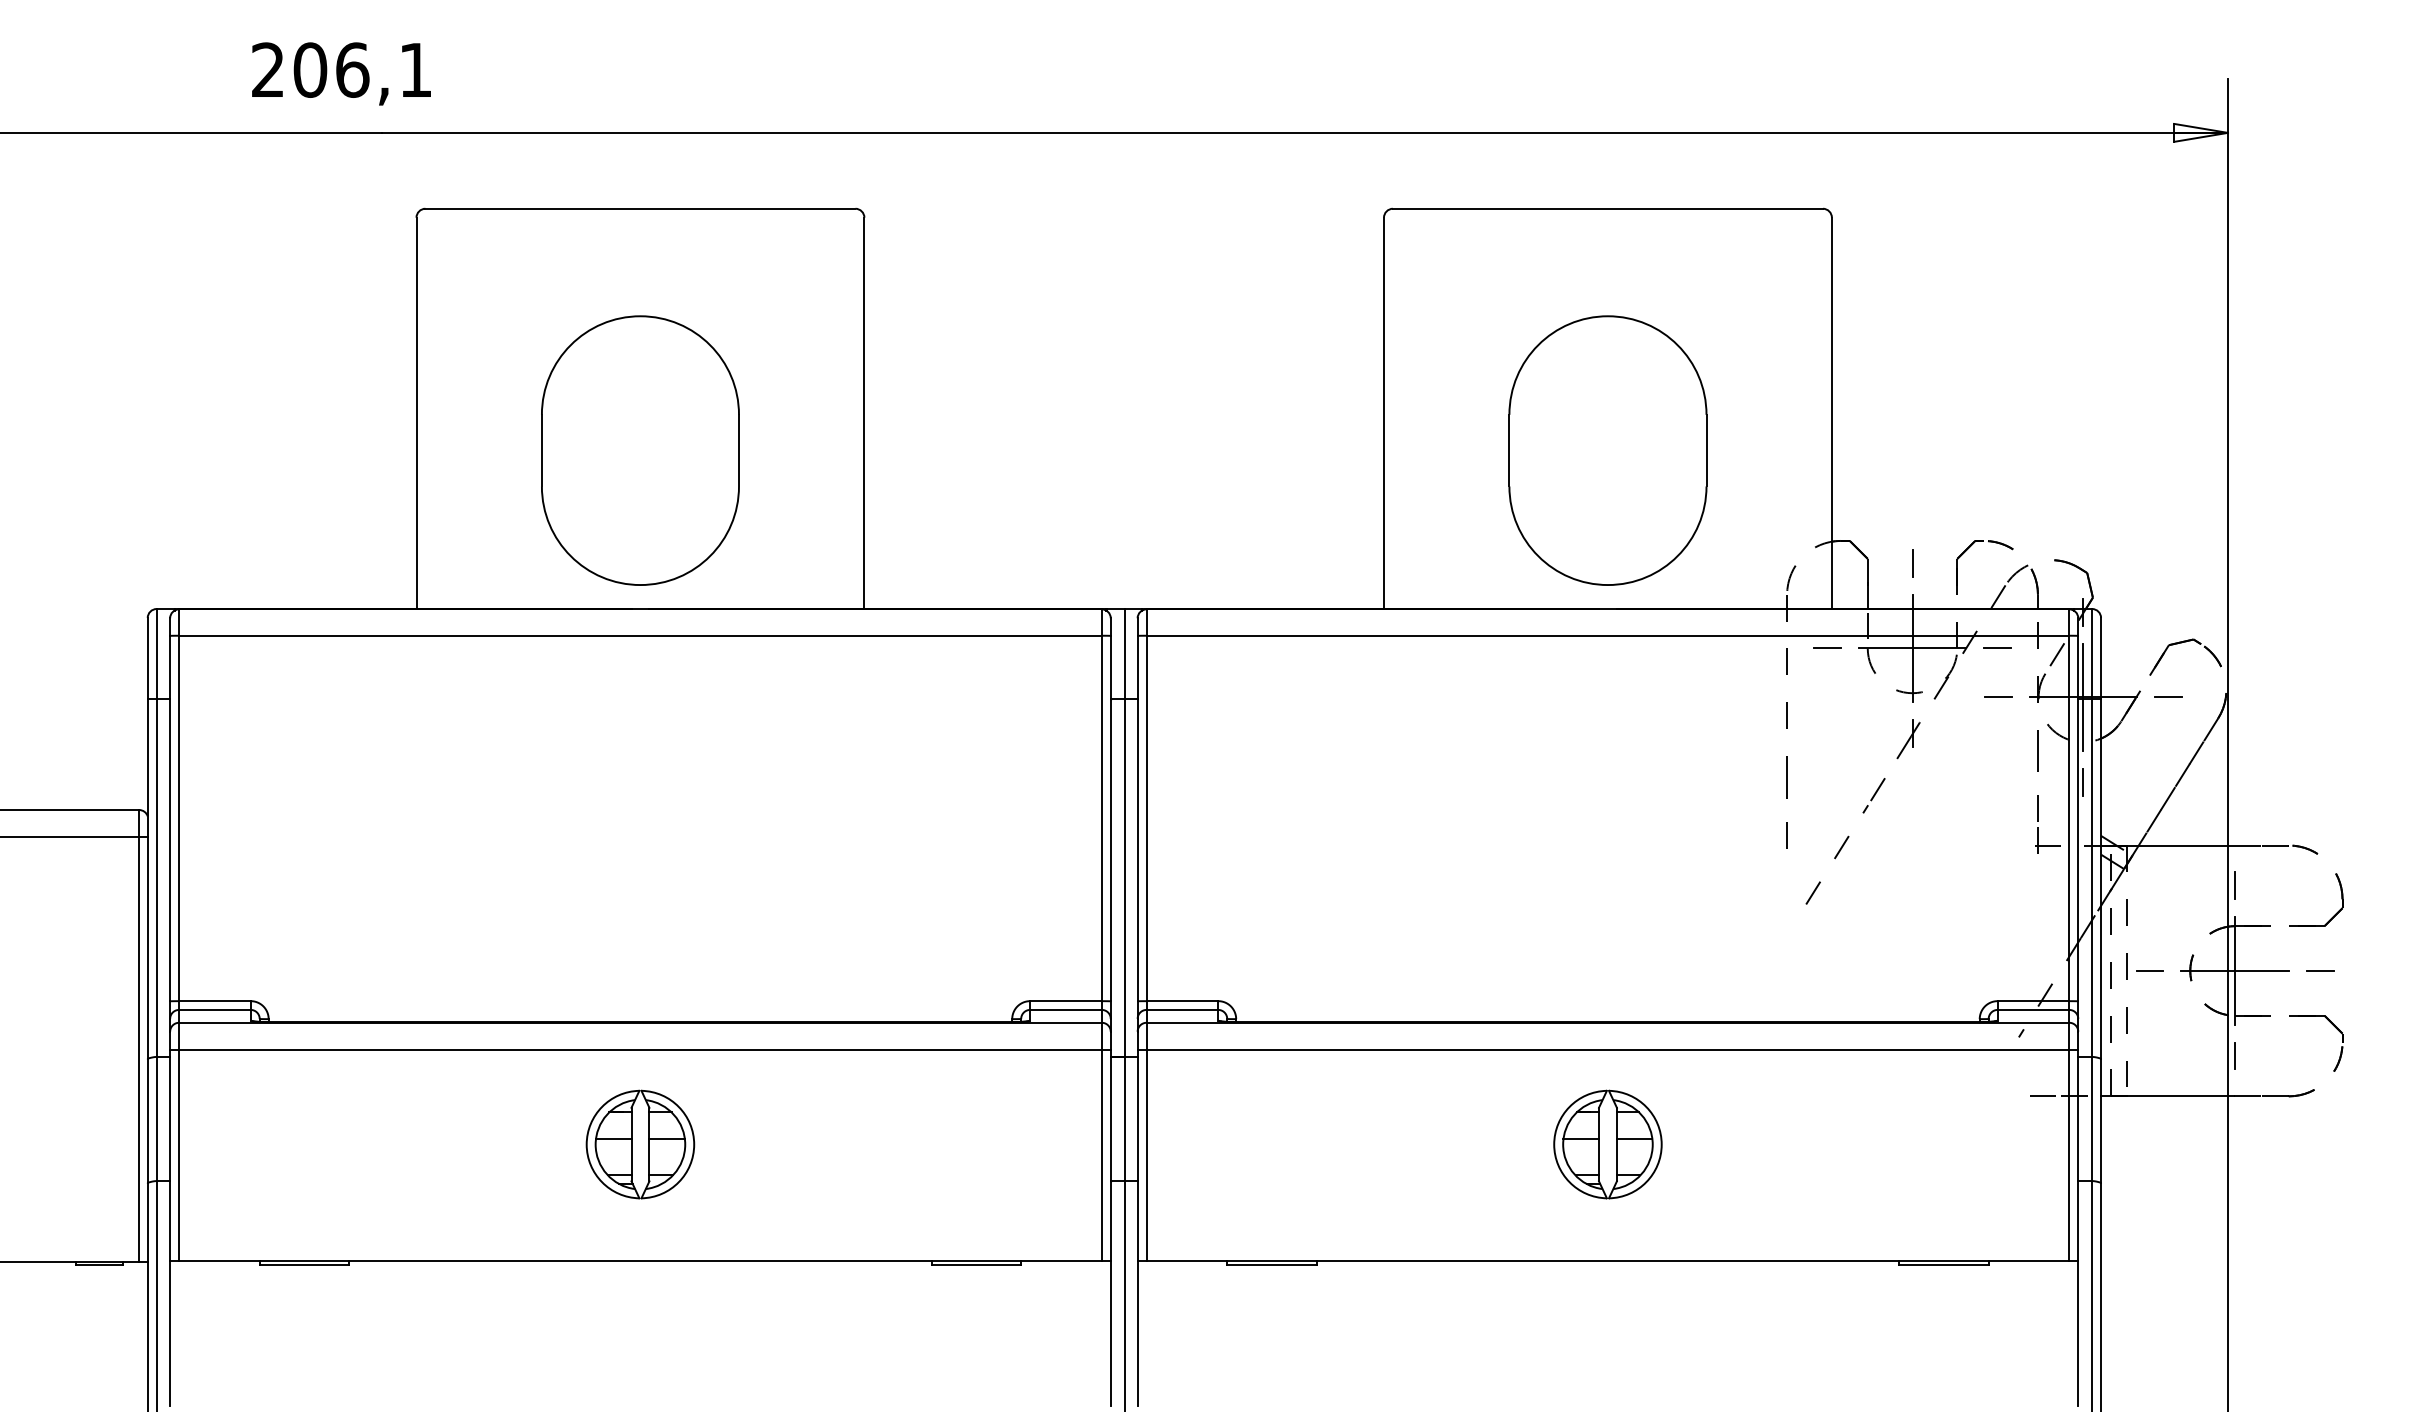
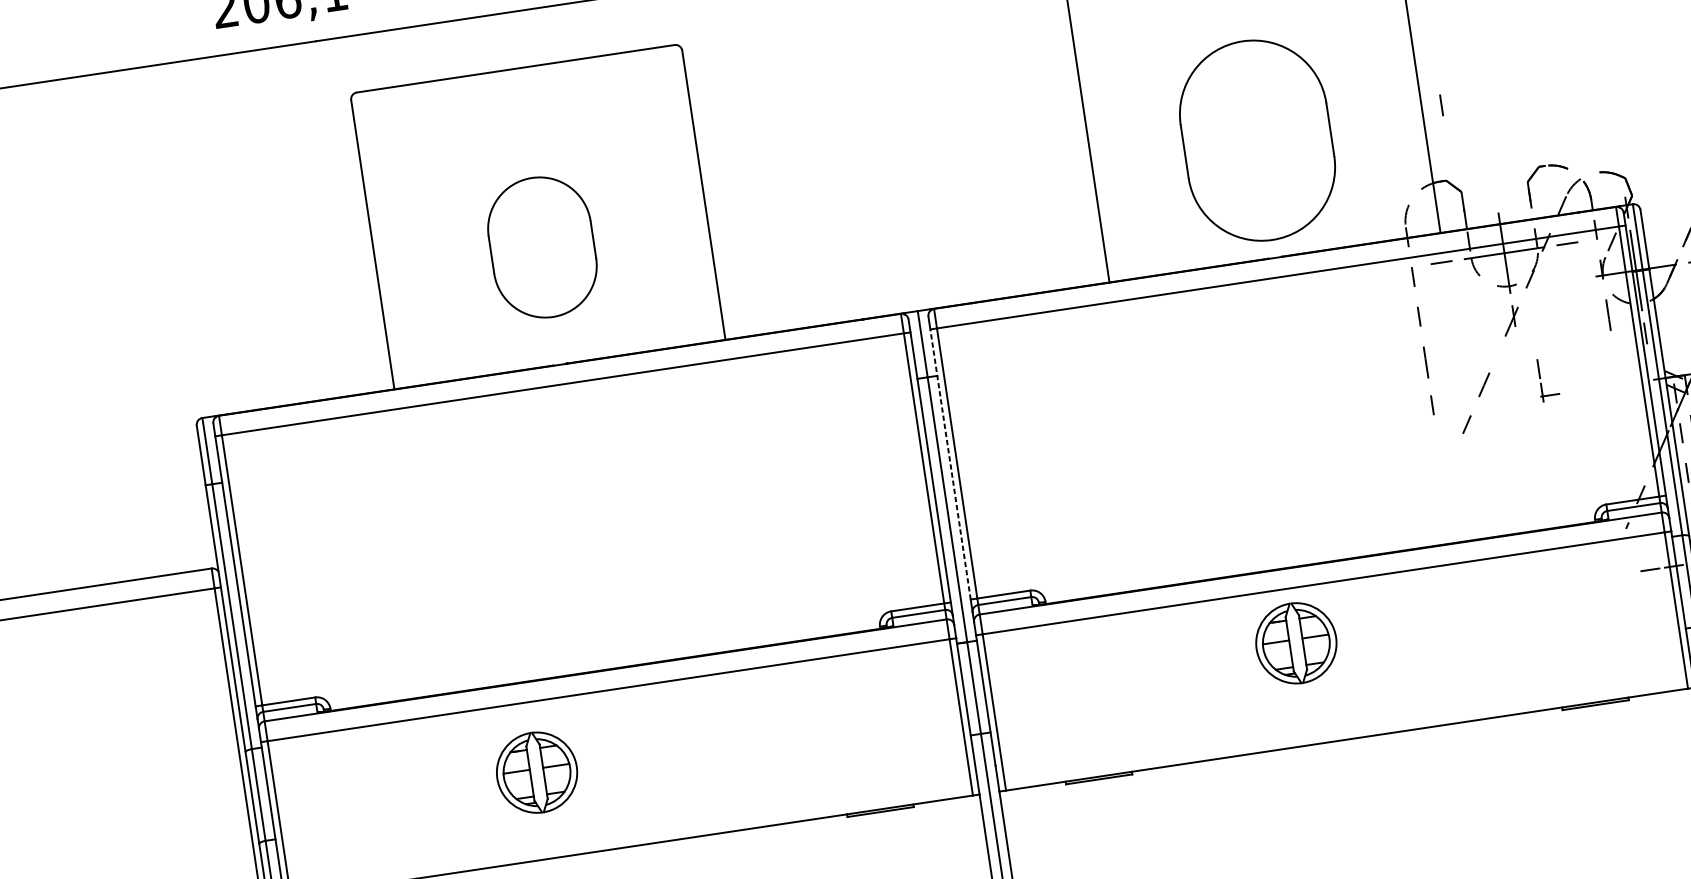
part: (640, 450) -> (542, 247), size x0.7
line: (1912, 563) -> (1441, 105), moved
line: (1997, 697) -> (1572, 280), removed
line: (1137, 818) -> (950, 464), solid -> dashed
part: (2038, 821) -> (1540, 378), moved
part: (1845, 841) -> (1476, 403), size x0.6
part: (640, 1144) -> (537, 772), moved
part: (1607, 1144) -> (1296, 643), moved

